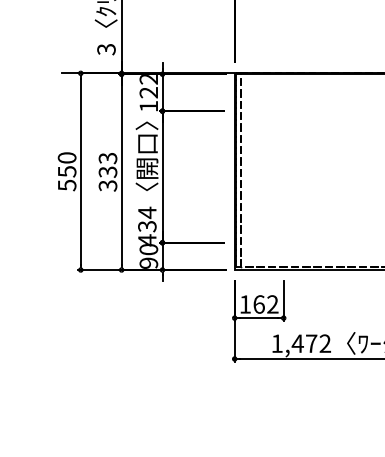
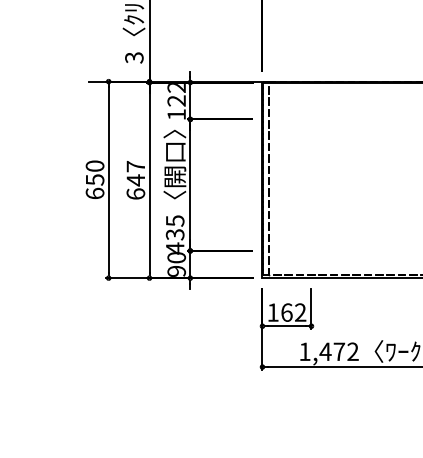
text: (107, 171) -> (135, 179), 333 -> 647
text: (66, 185) -> (94, 193), 550 -> 650
text: (147, 212) -> (175, 220), 434 -> 435

